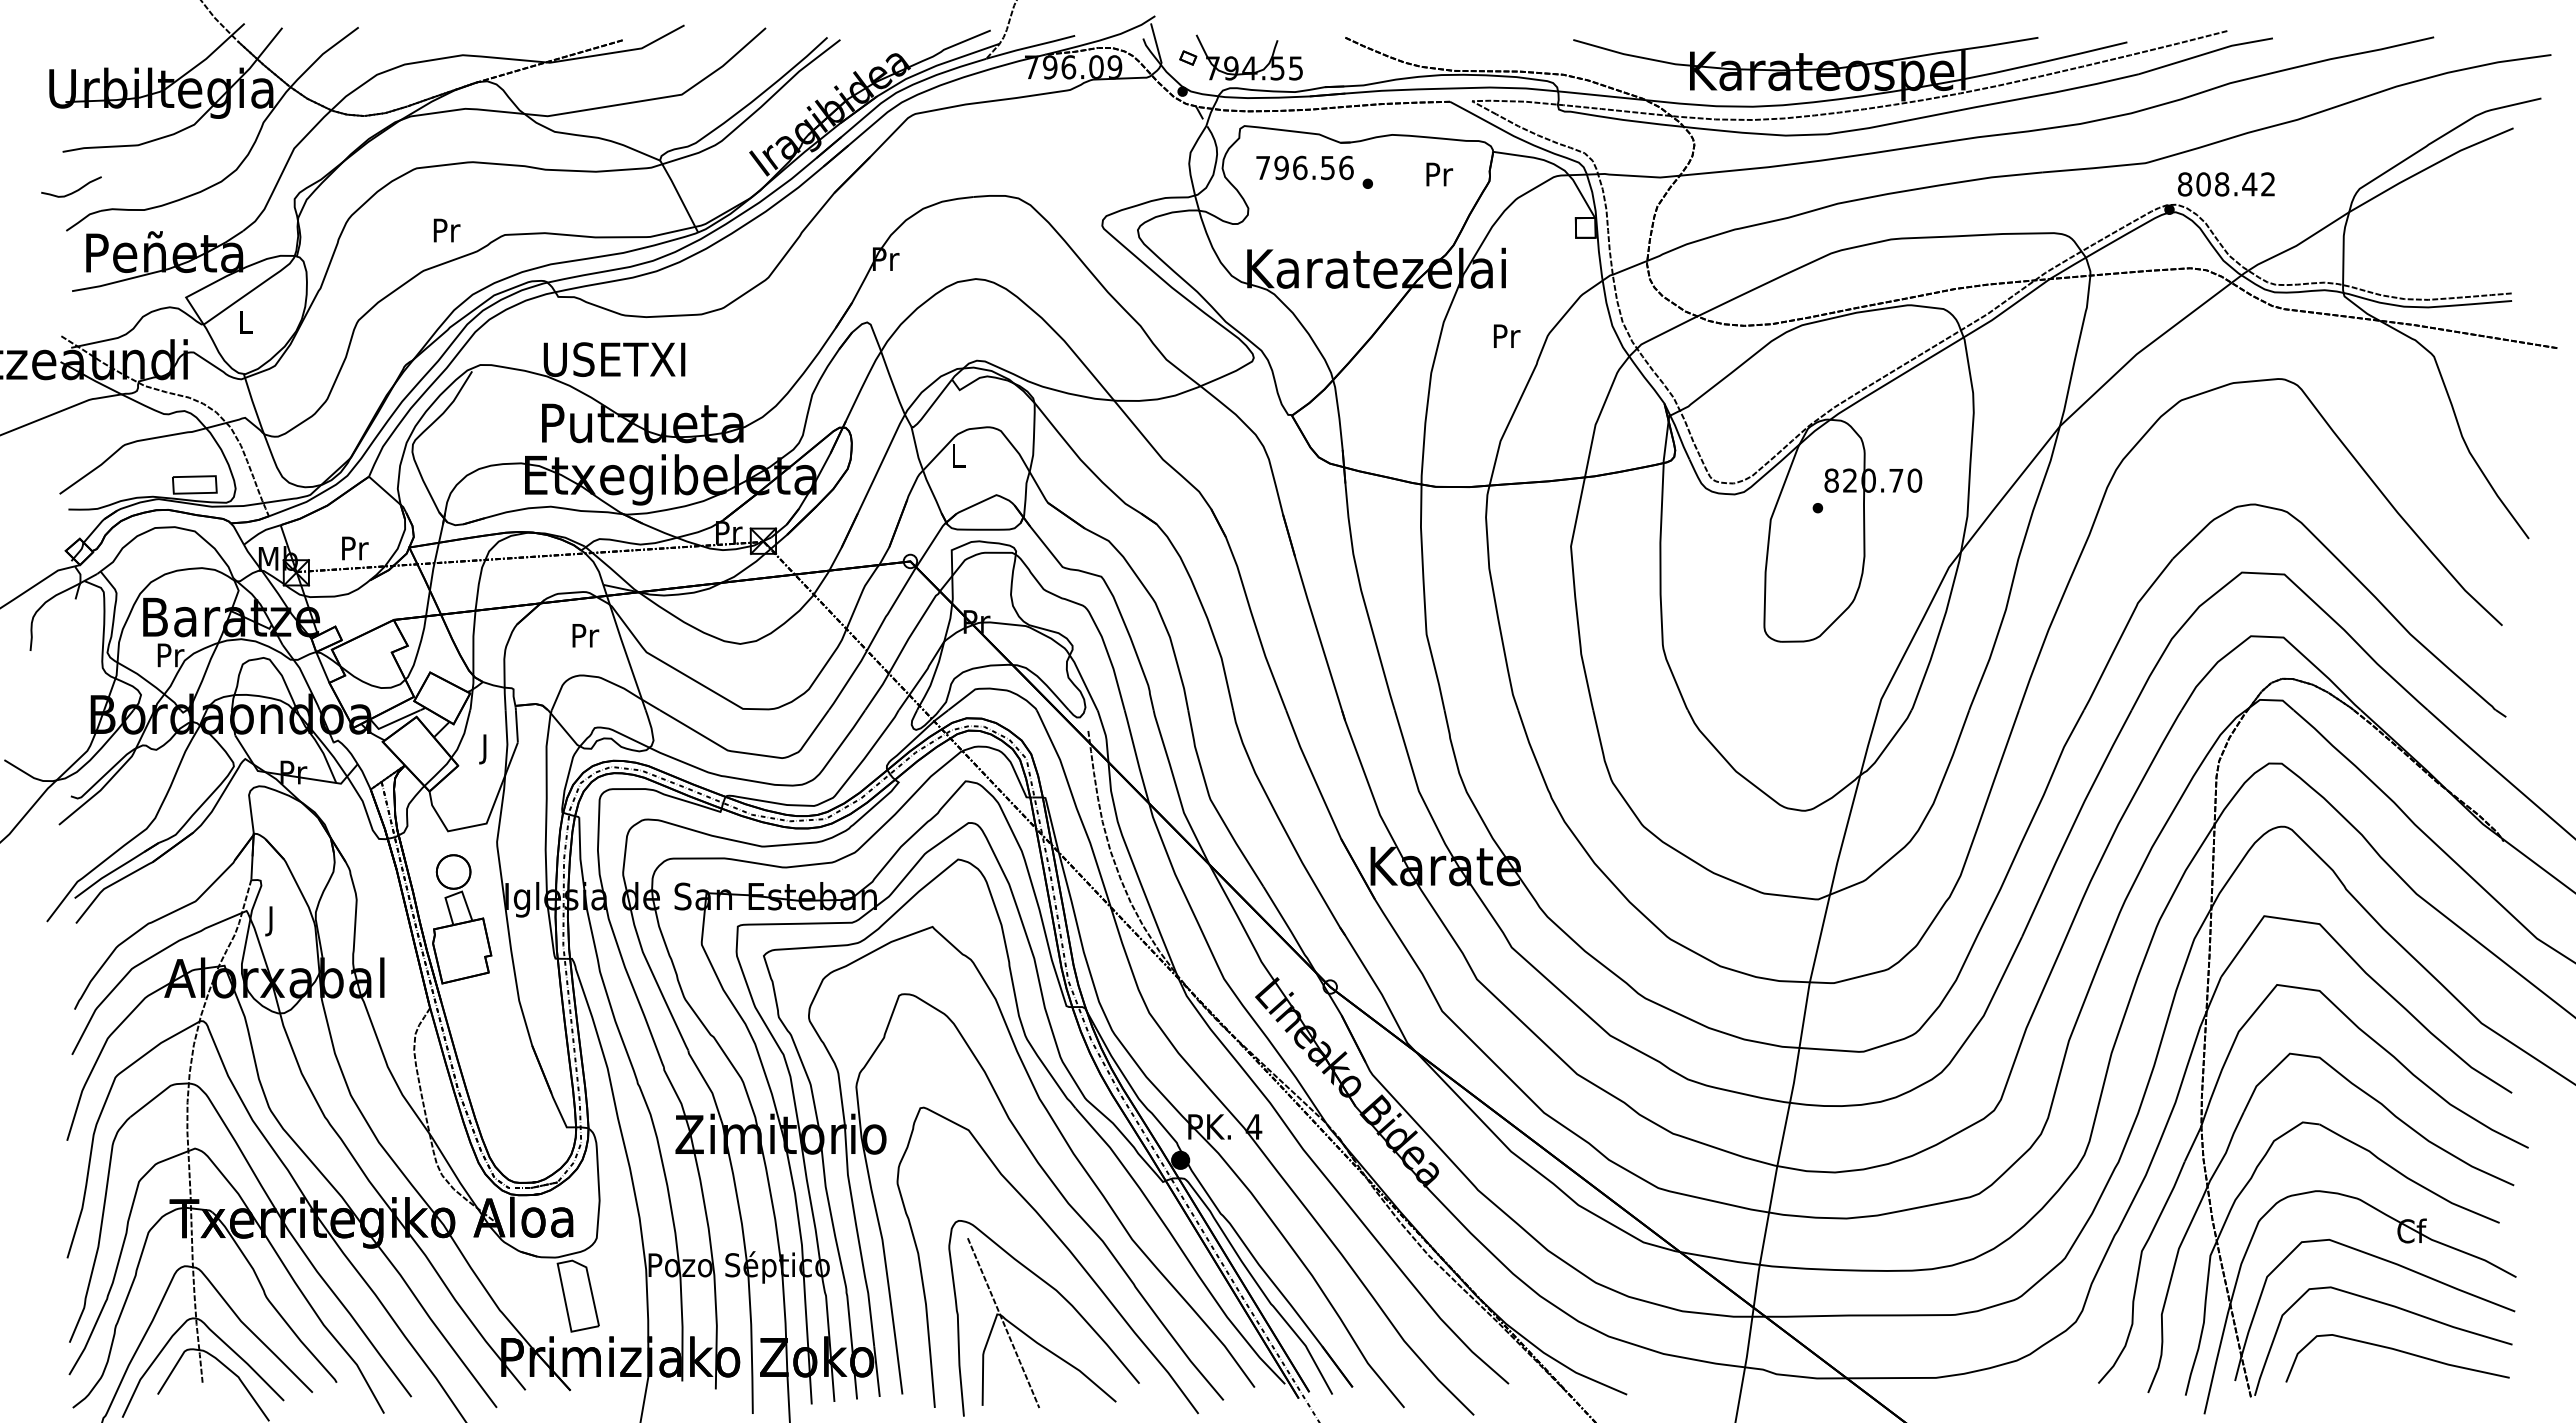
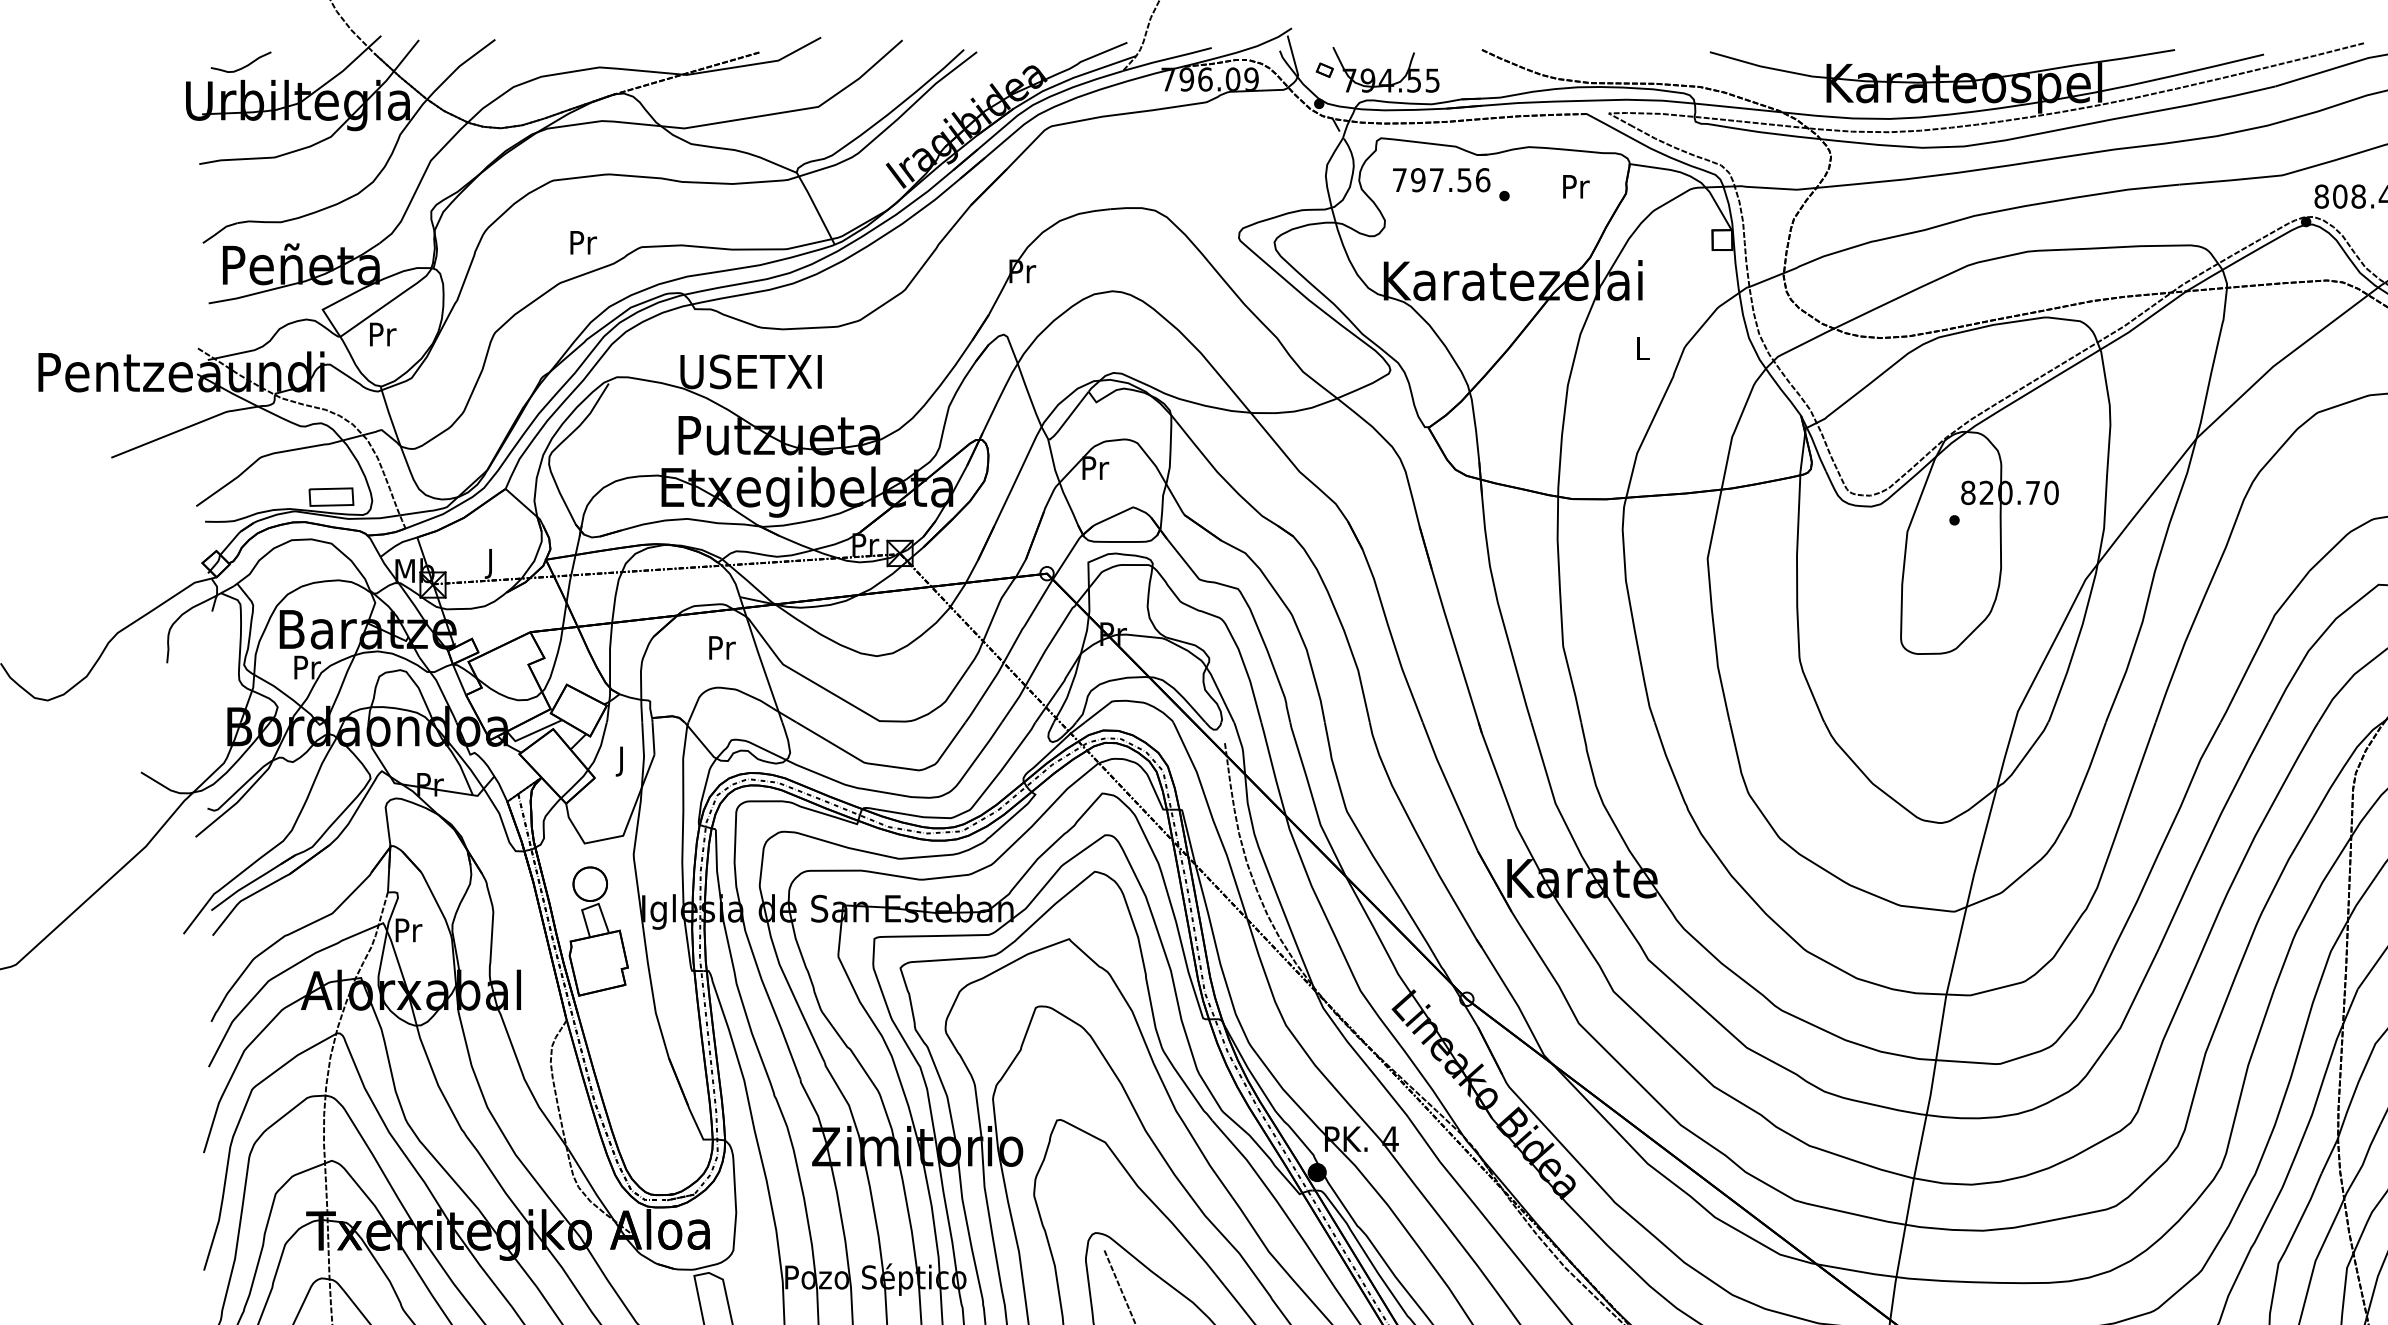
text: (1300, 167) -> (1437, 179), 796.56 -> 797.56
curve: (73, 191) -> (243, 66), moved
text: (246, 321) -> (383, 333), L -> Pr
text: (1506, 335) -> (1643, 347), Pr -> L
text: (959, 455) -> (1096, 467), L -> Pr
text: (355, 551) -> (492, 563), Pr -> J
text: (272, 921) -> (409, 933), J -> Pr

